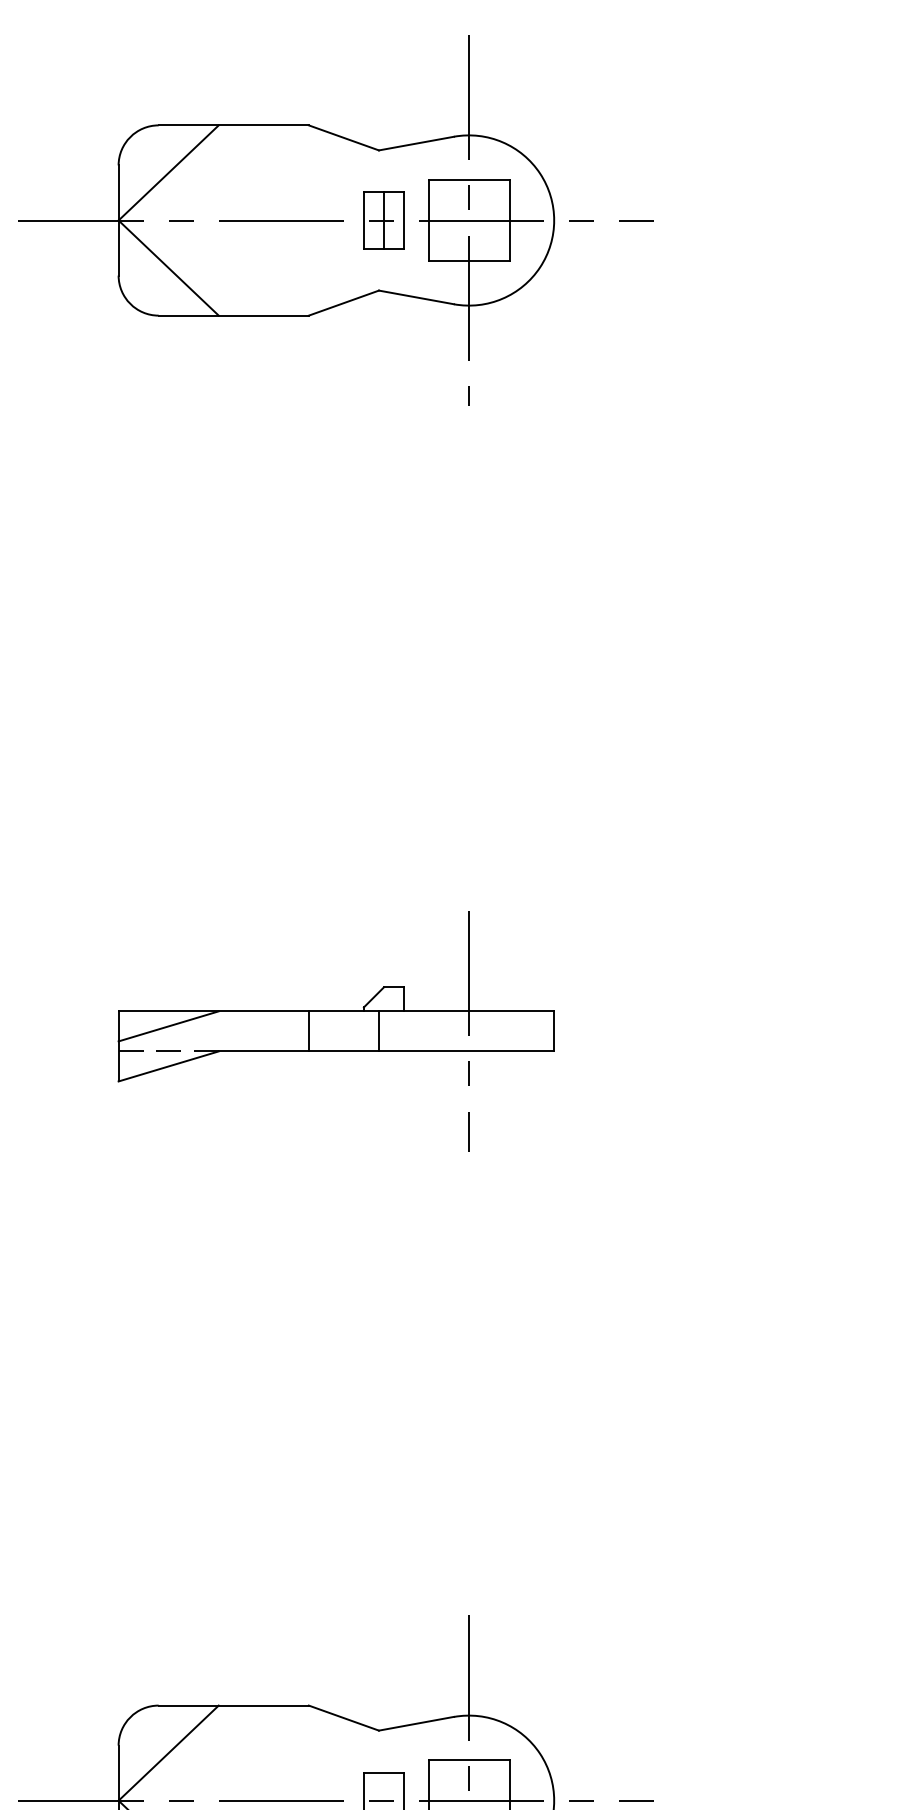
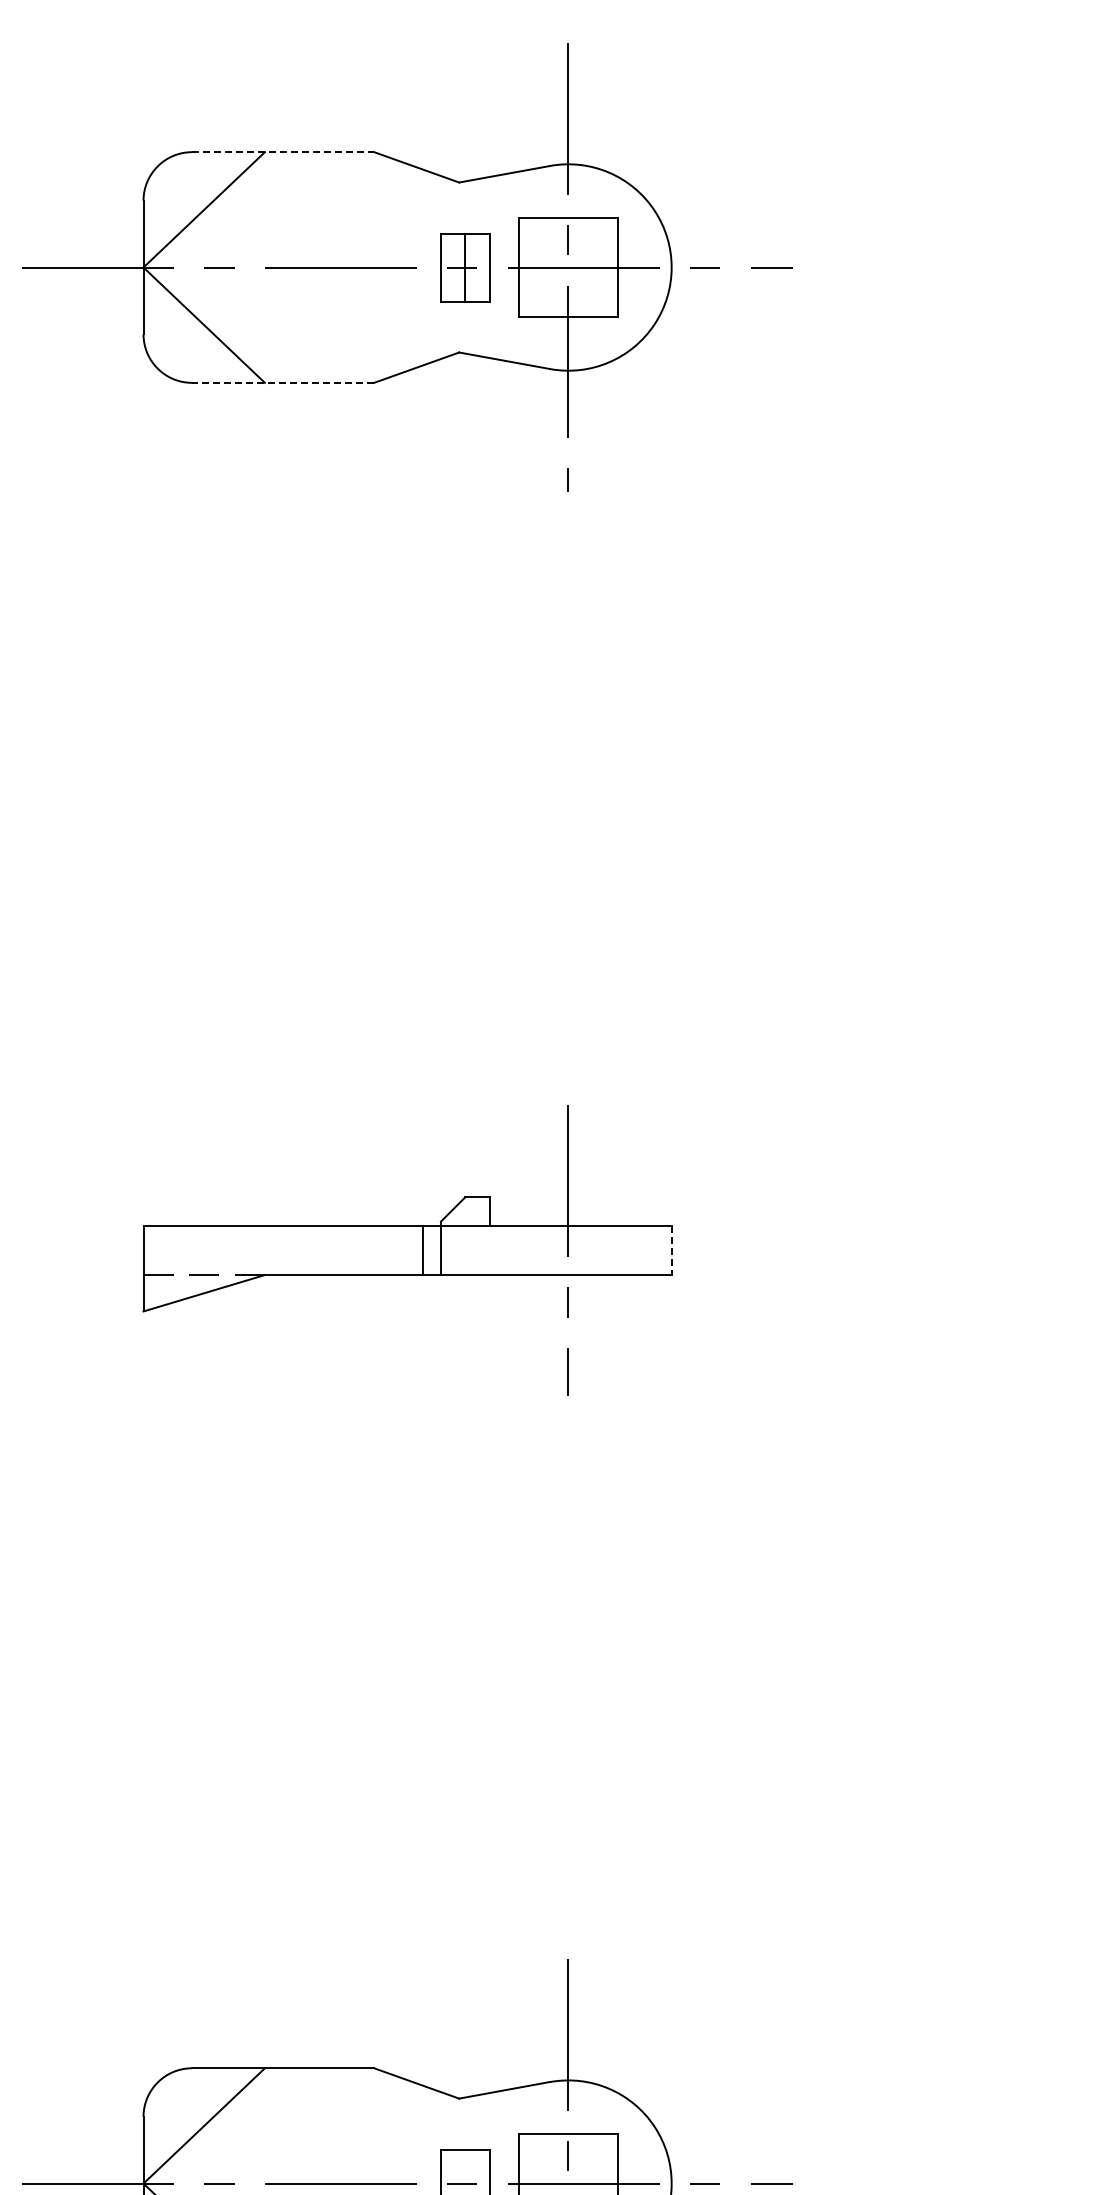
line: (234, 125) -> (283, 152), solid -> dashed
line: (233, 315) -> (282, 382), solid -> dashed
line: (168, 1026) -> (203, 1244), removed
line: (309, 1031) -> (441, 1250), moved
line: (379, 1031) -> (423, 1250), moved
line: (554, 1032) -> (671, 1251), solid -> dashed

